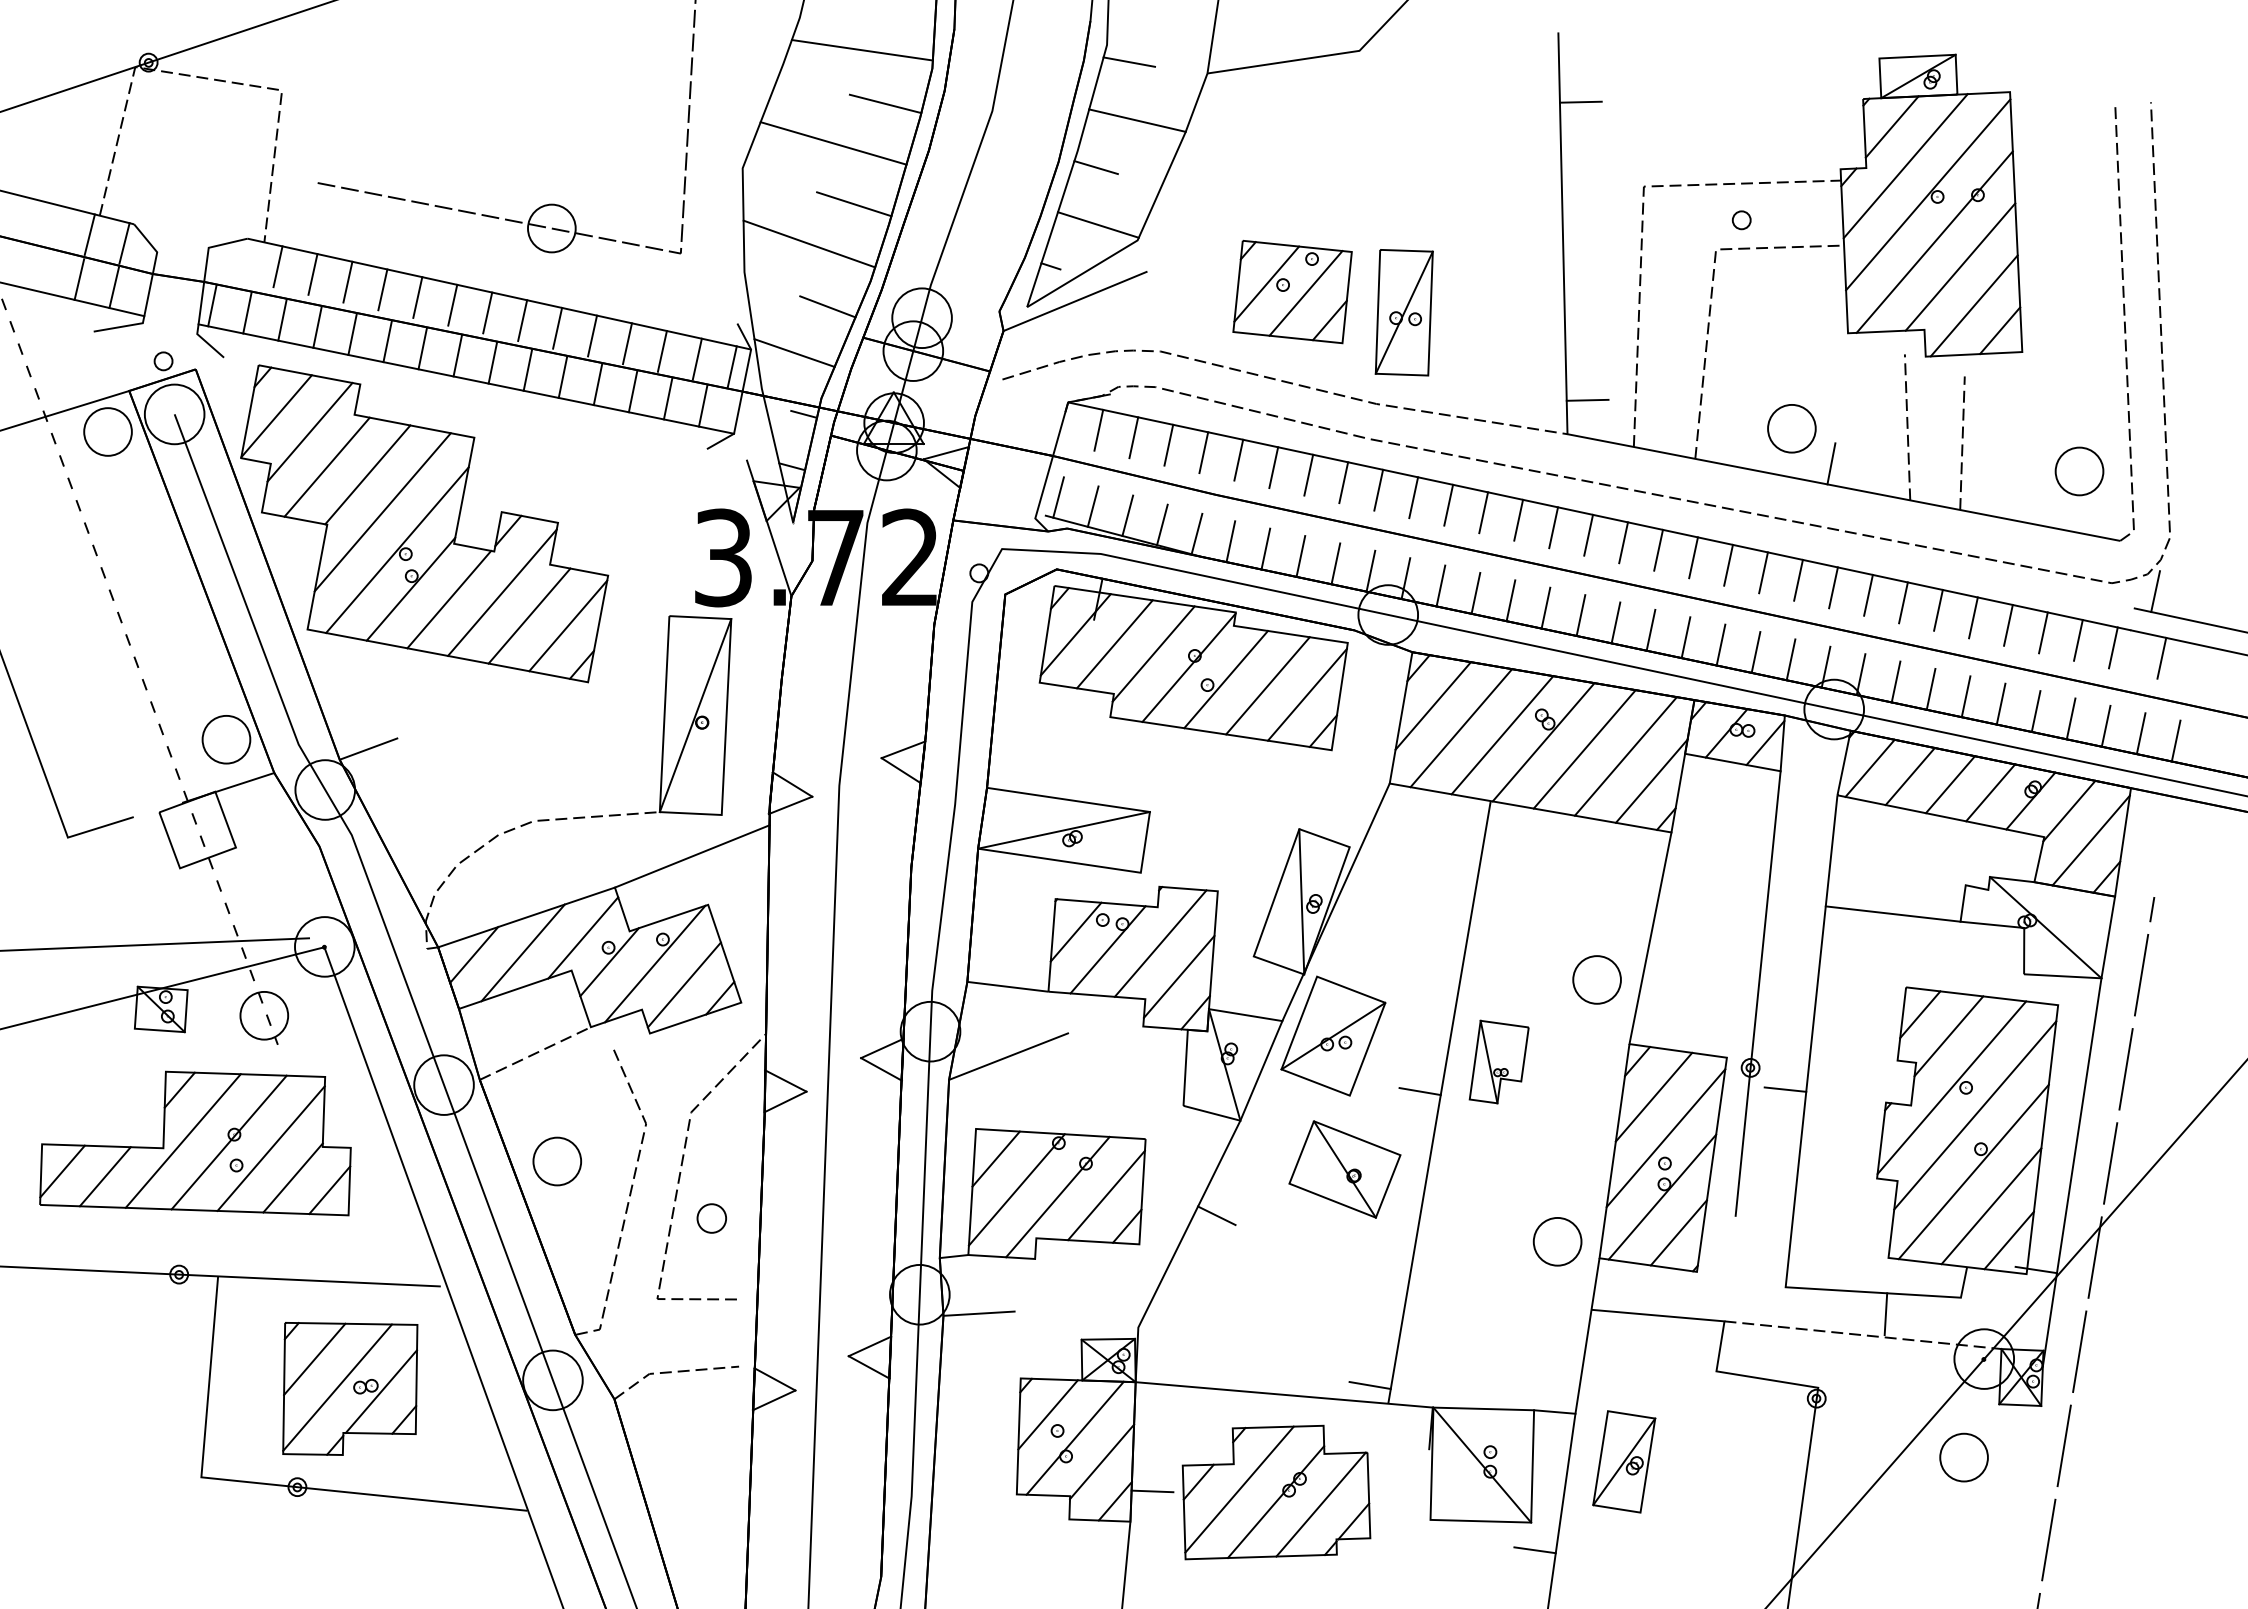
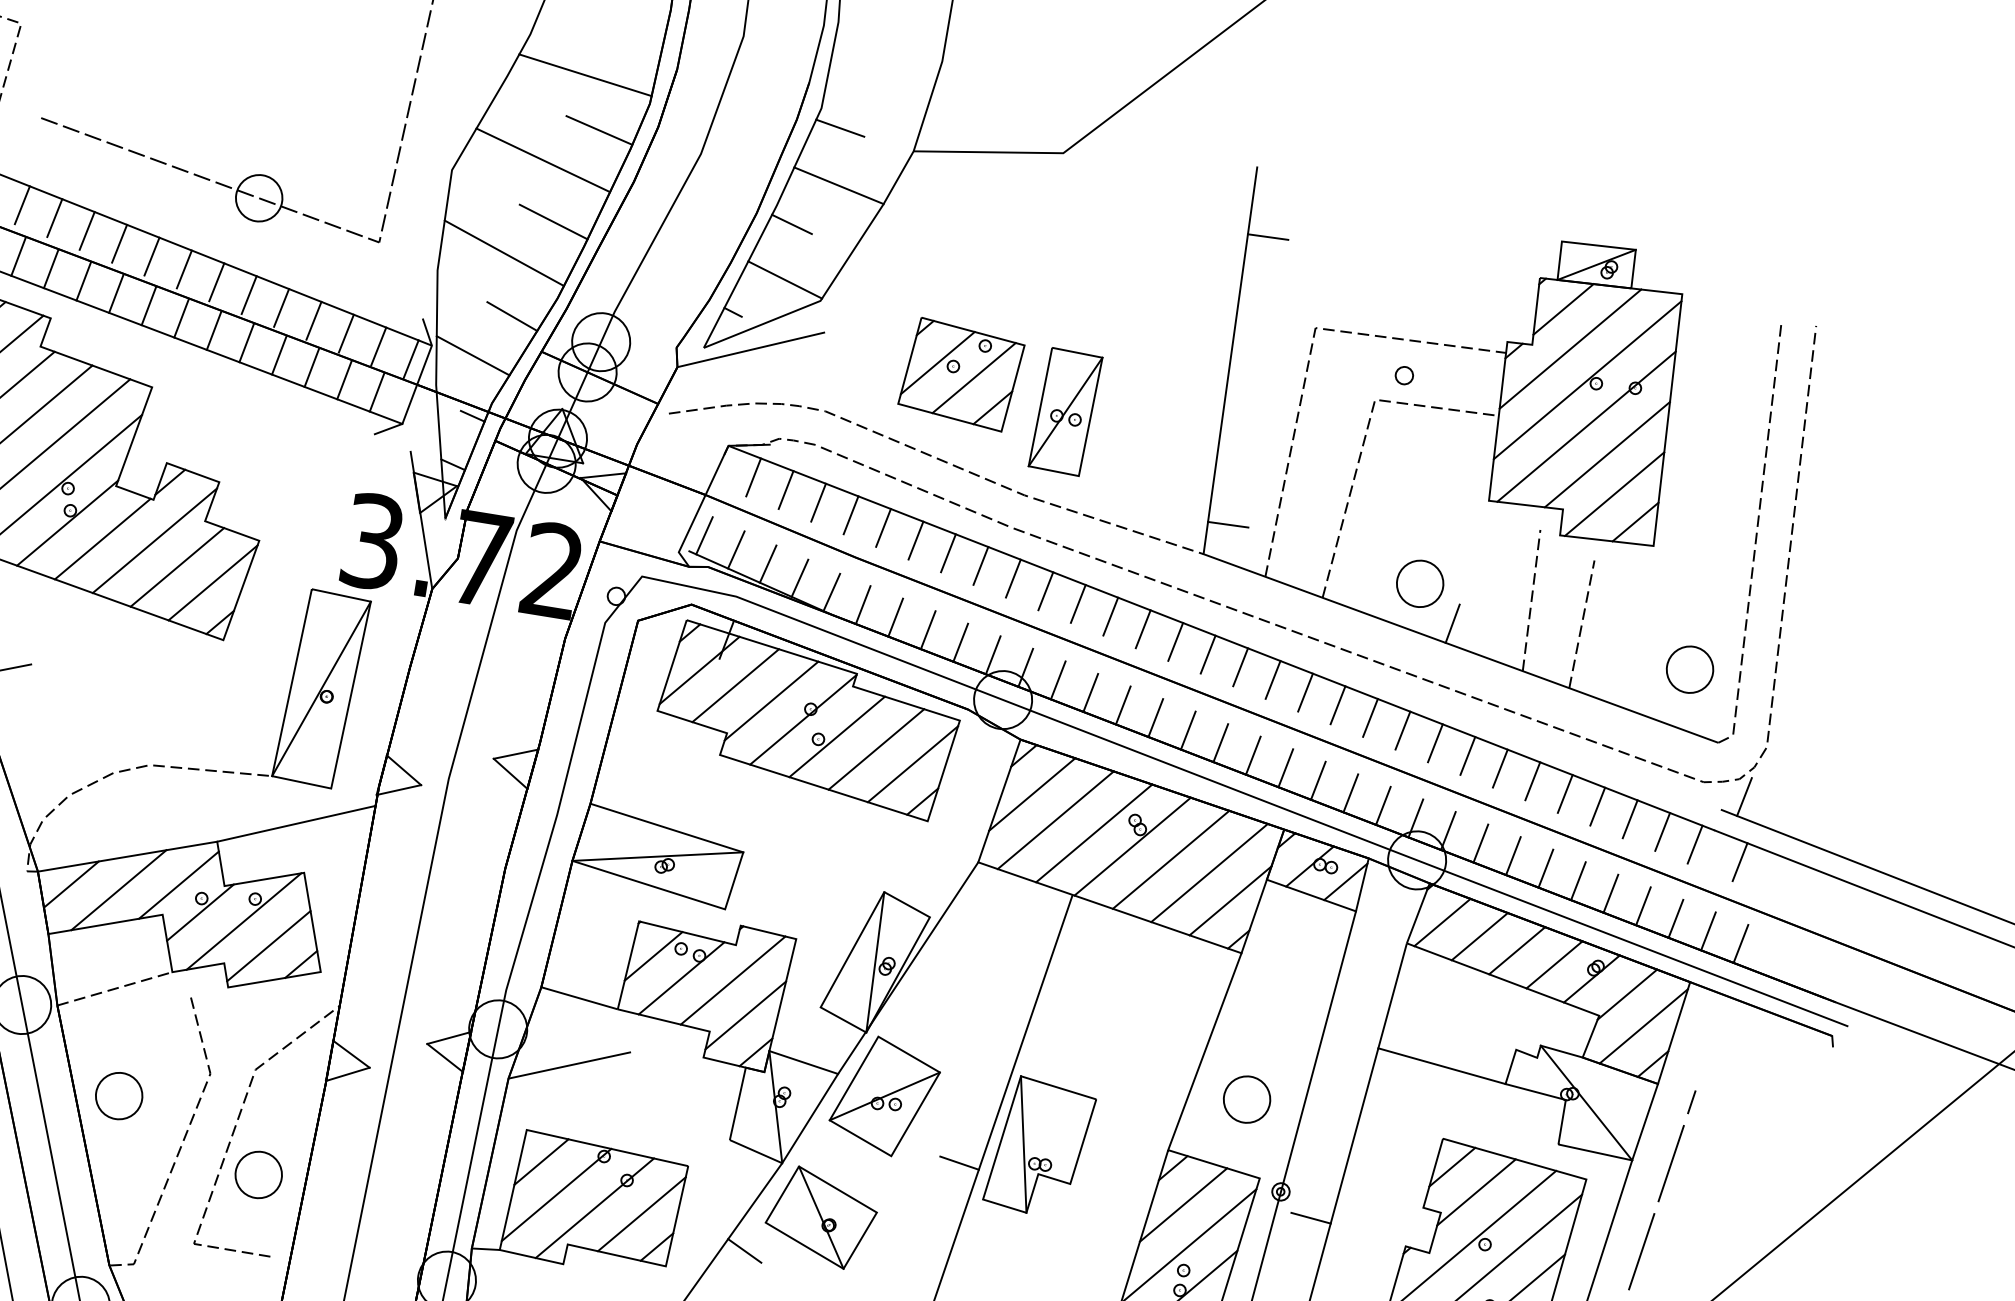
part: (1596, 979) -> (1246, 1099), moved
part: (1499, 1061) -> (1040, 1146), size x1.67
part: (1344, 1169) -> (820, 1217), moved
part: (711, 1218) -> (258, 1174), size x1.67

